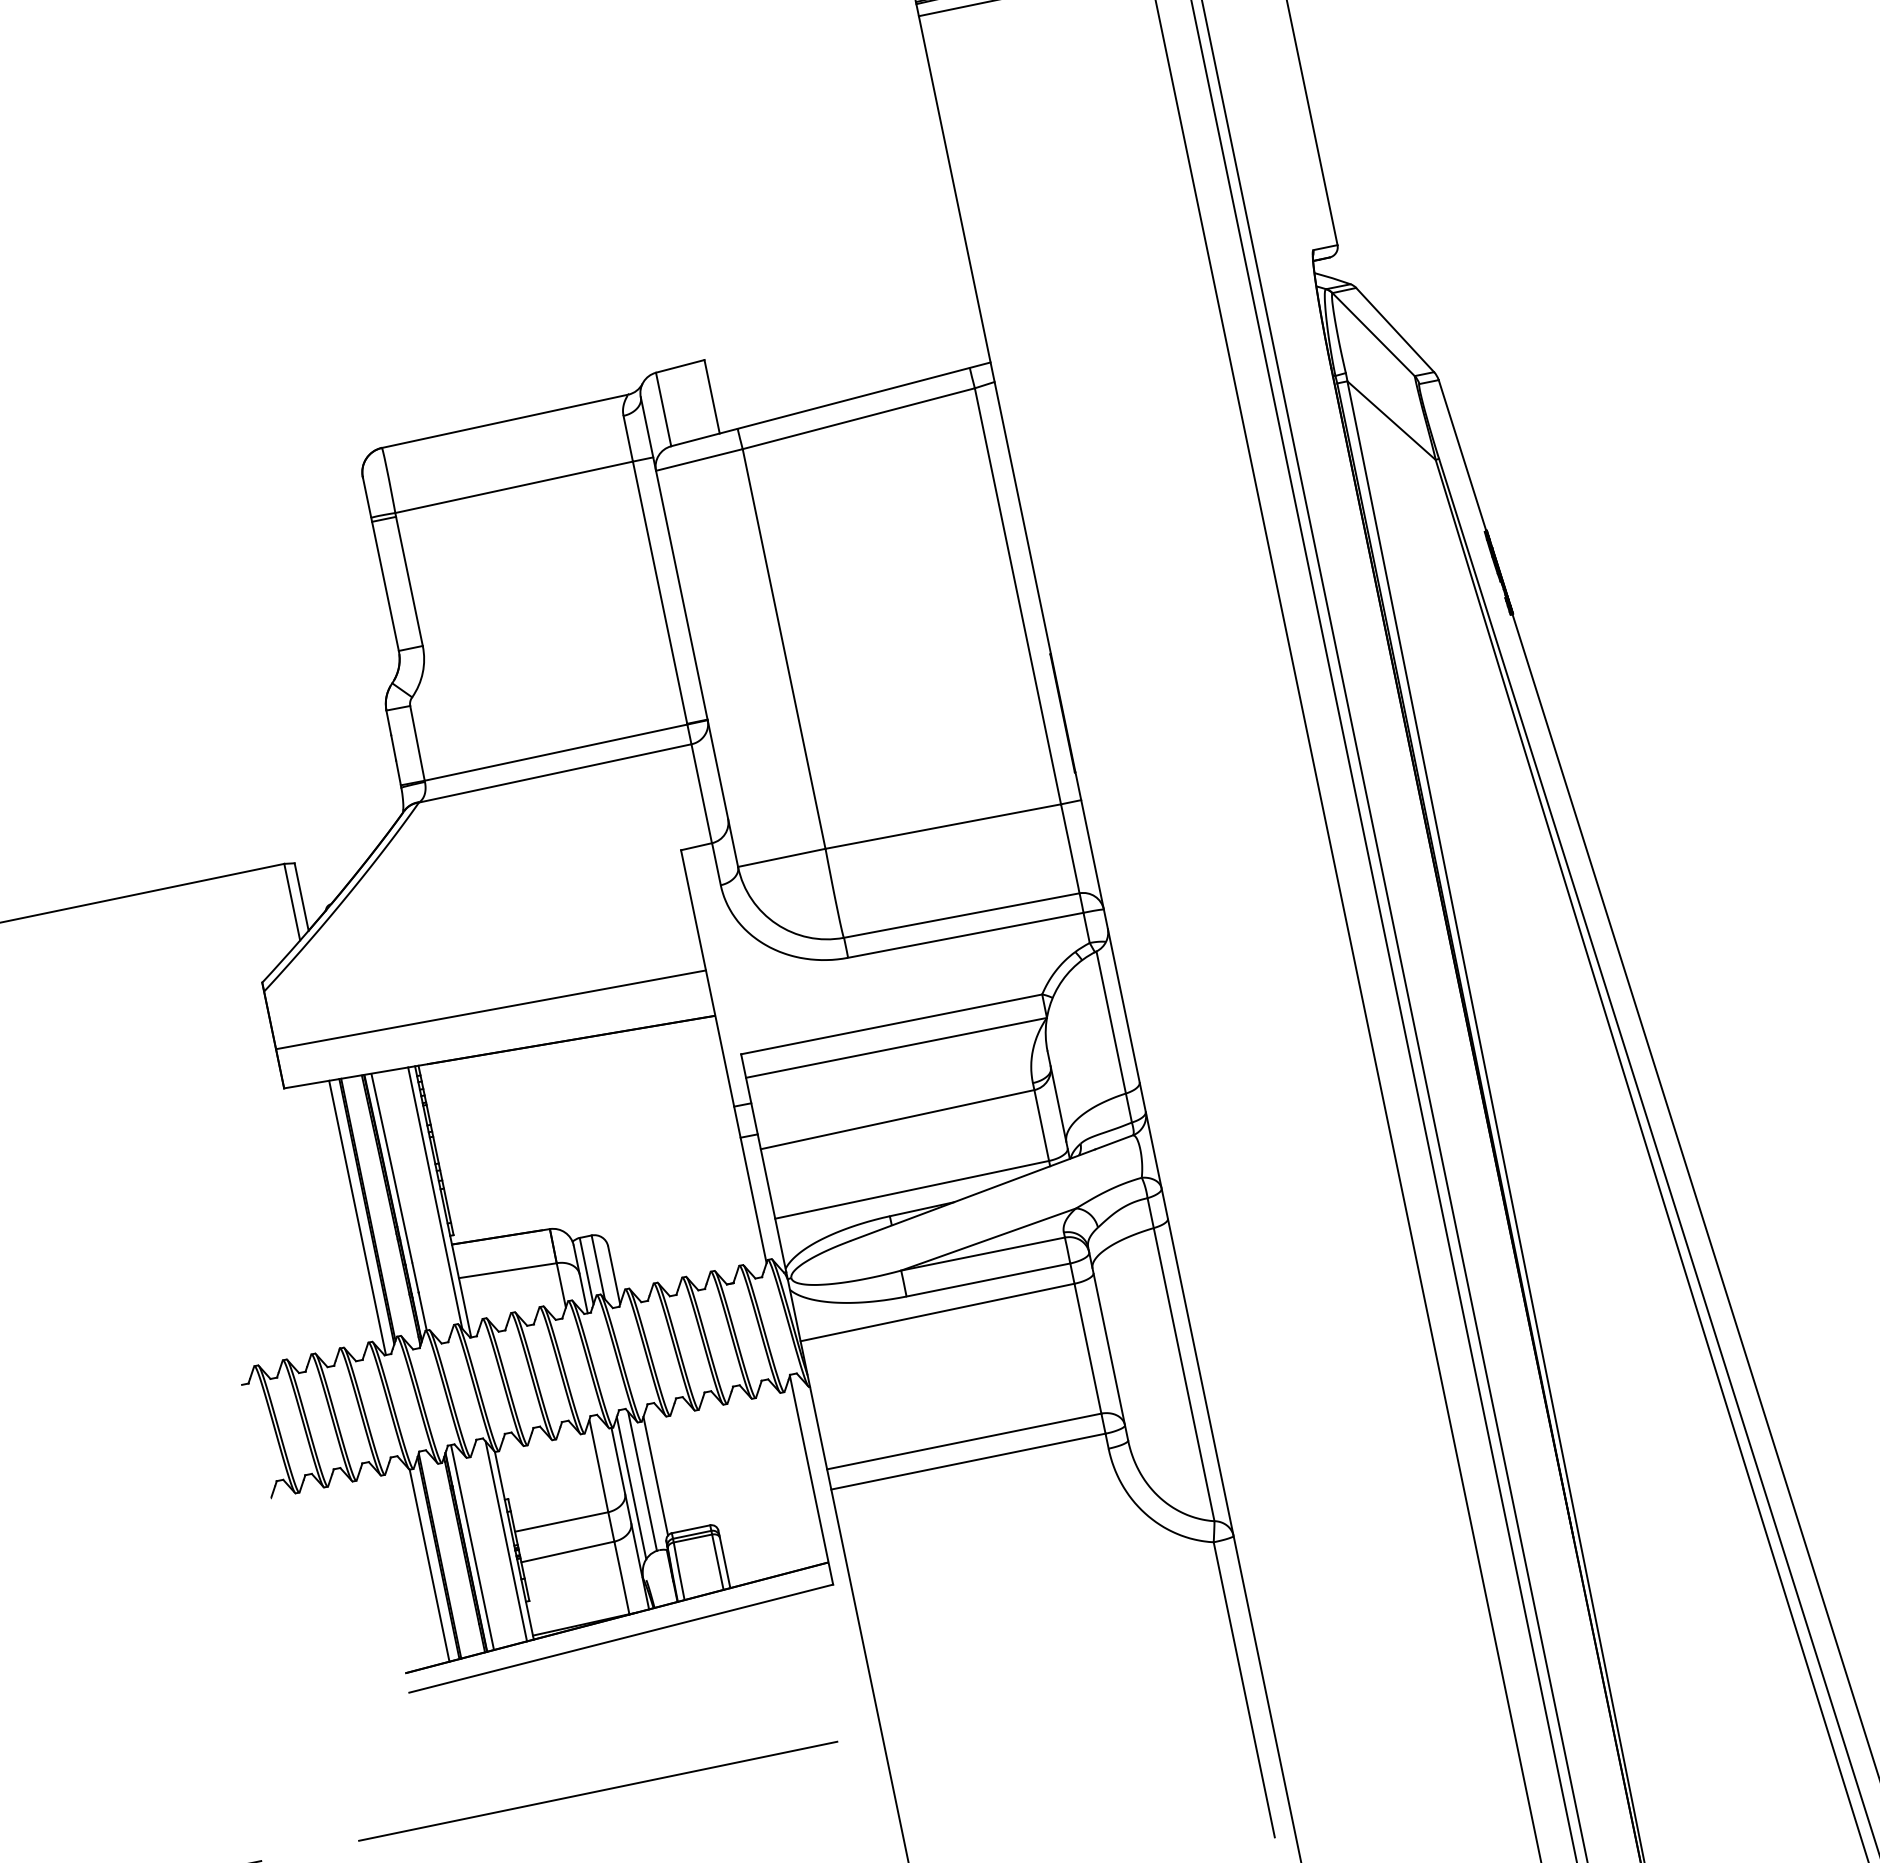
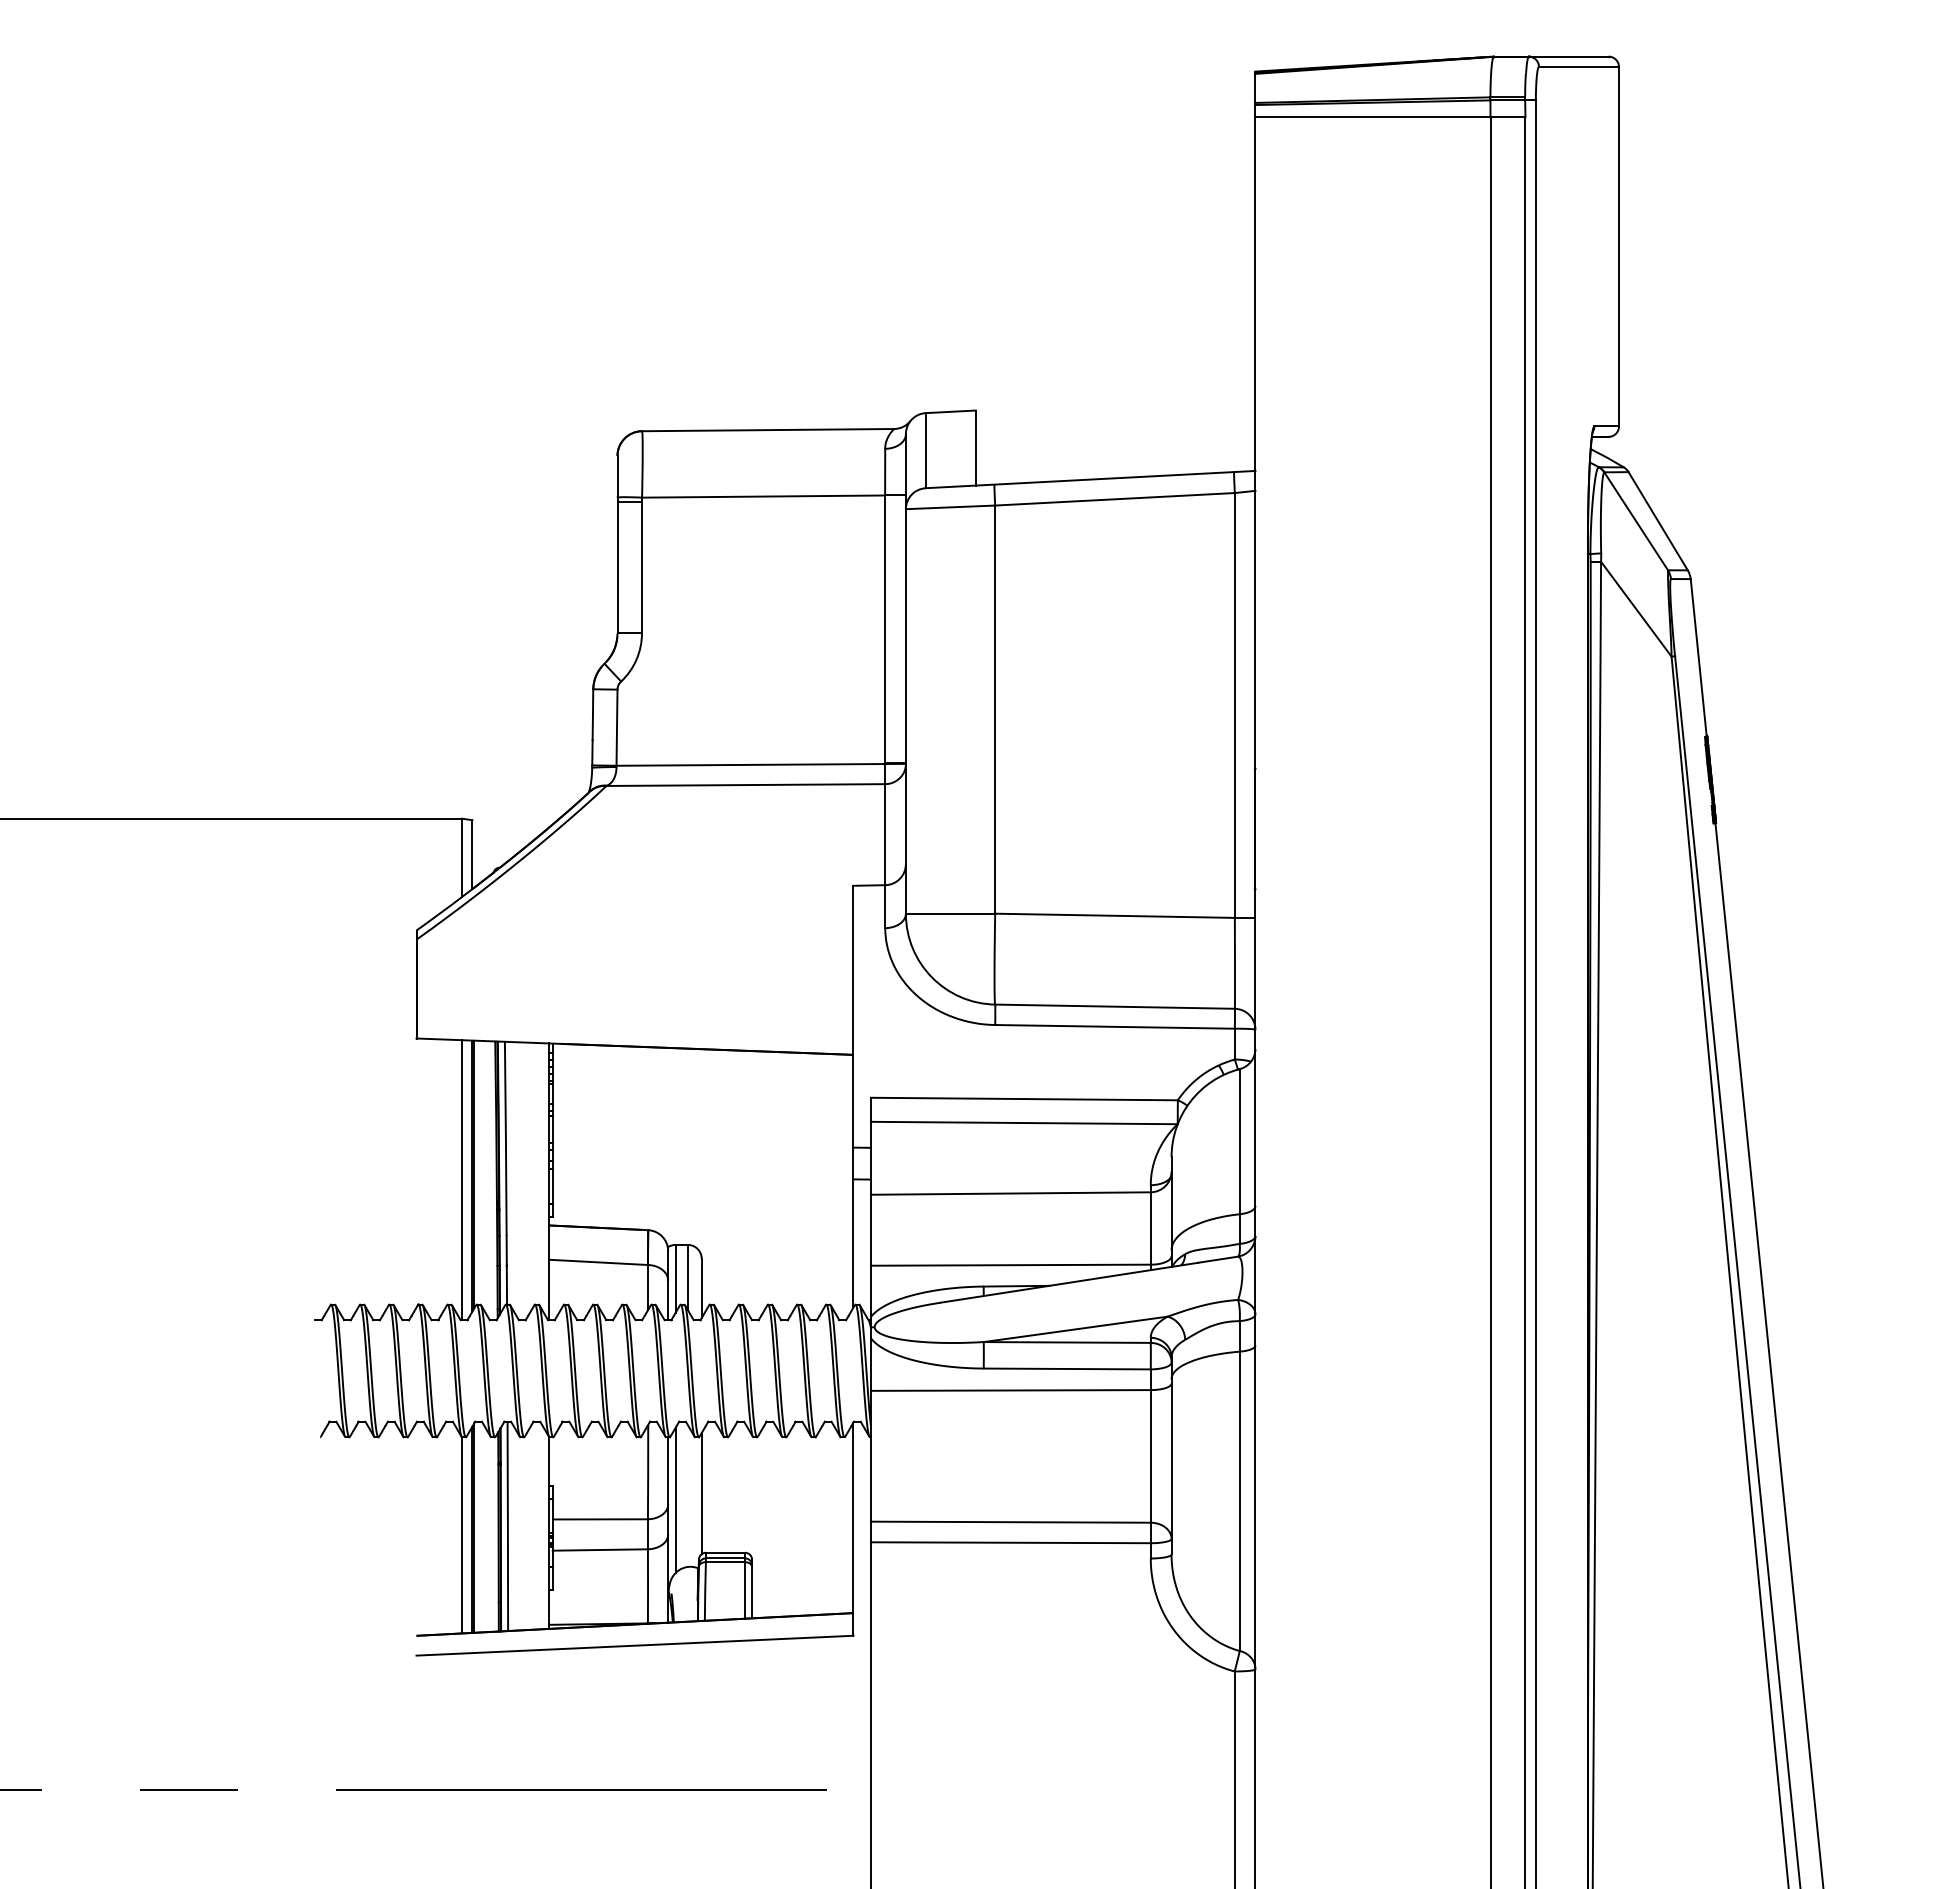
line: (490, 1009) -> (634, 1003), removed
line: (435, 1197) -> (542, 1176), removed
line: (642, 1480) -> (687, 1495), removed
line: (506, 1541) -> (542, 1527), removed

